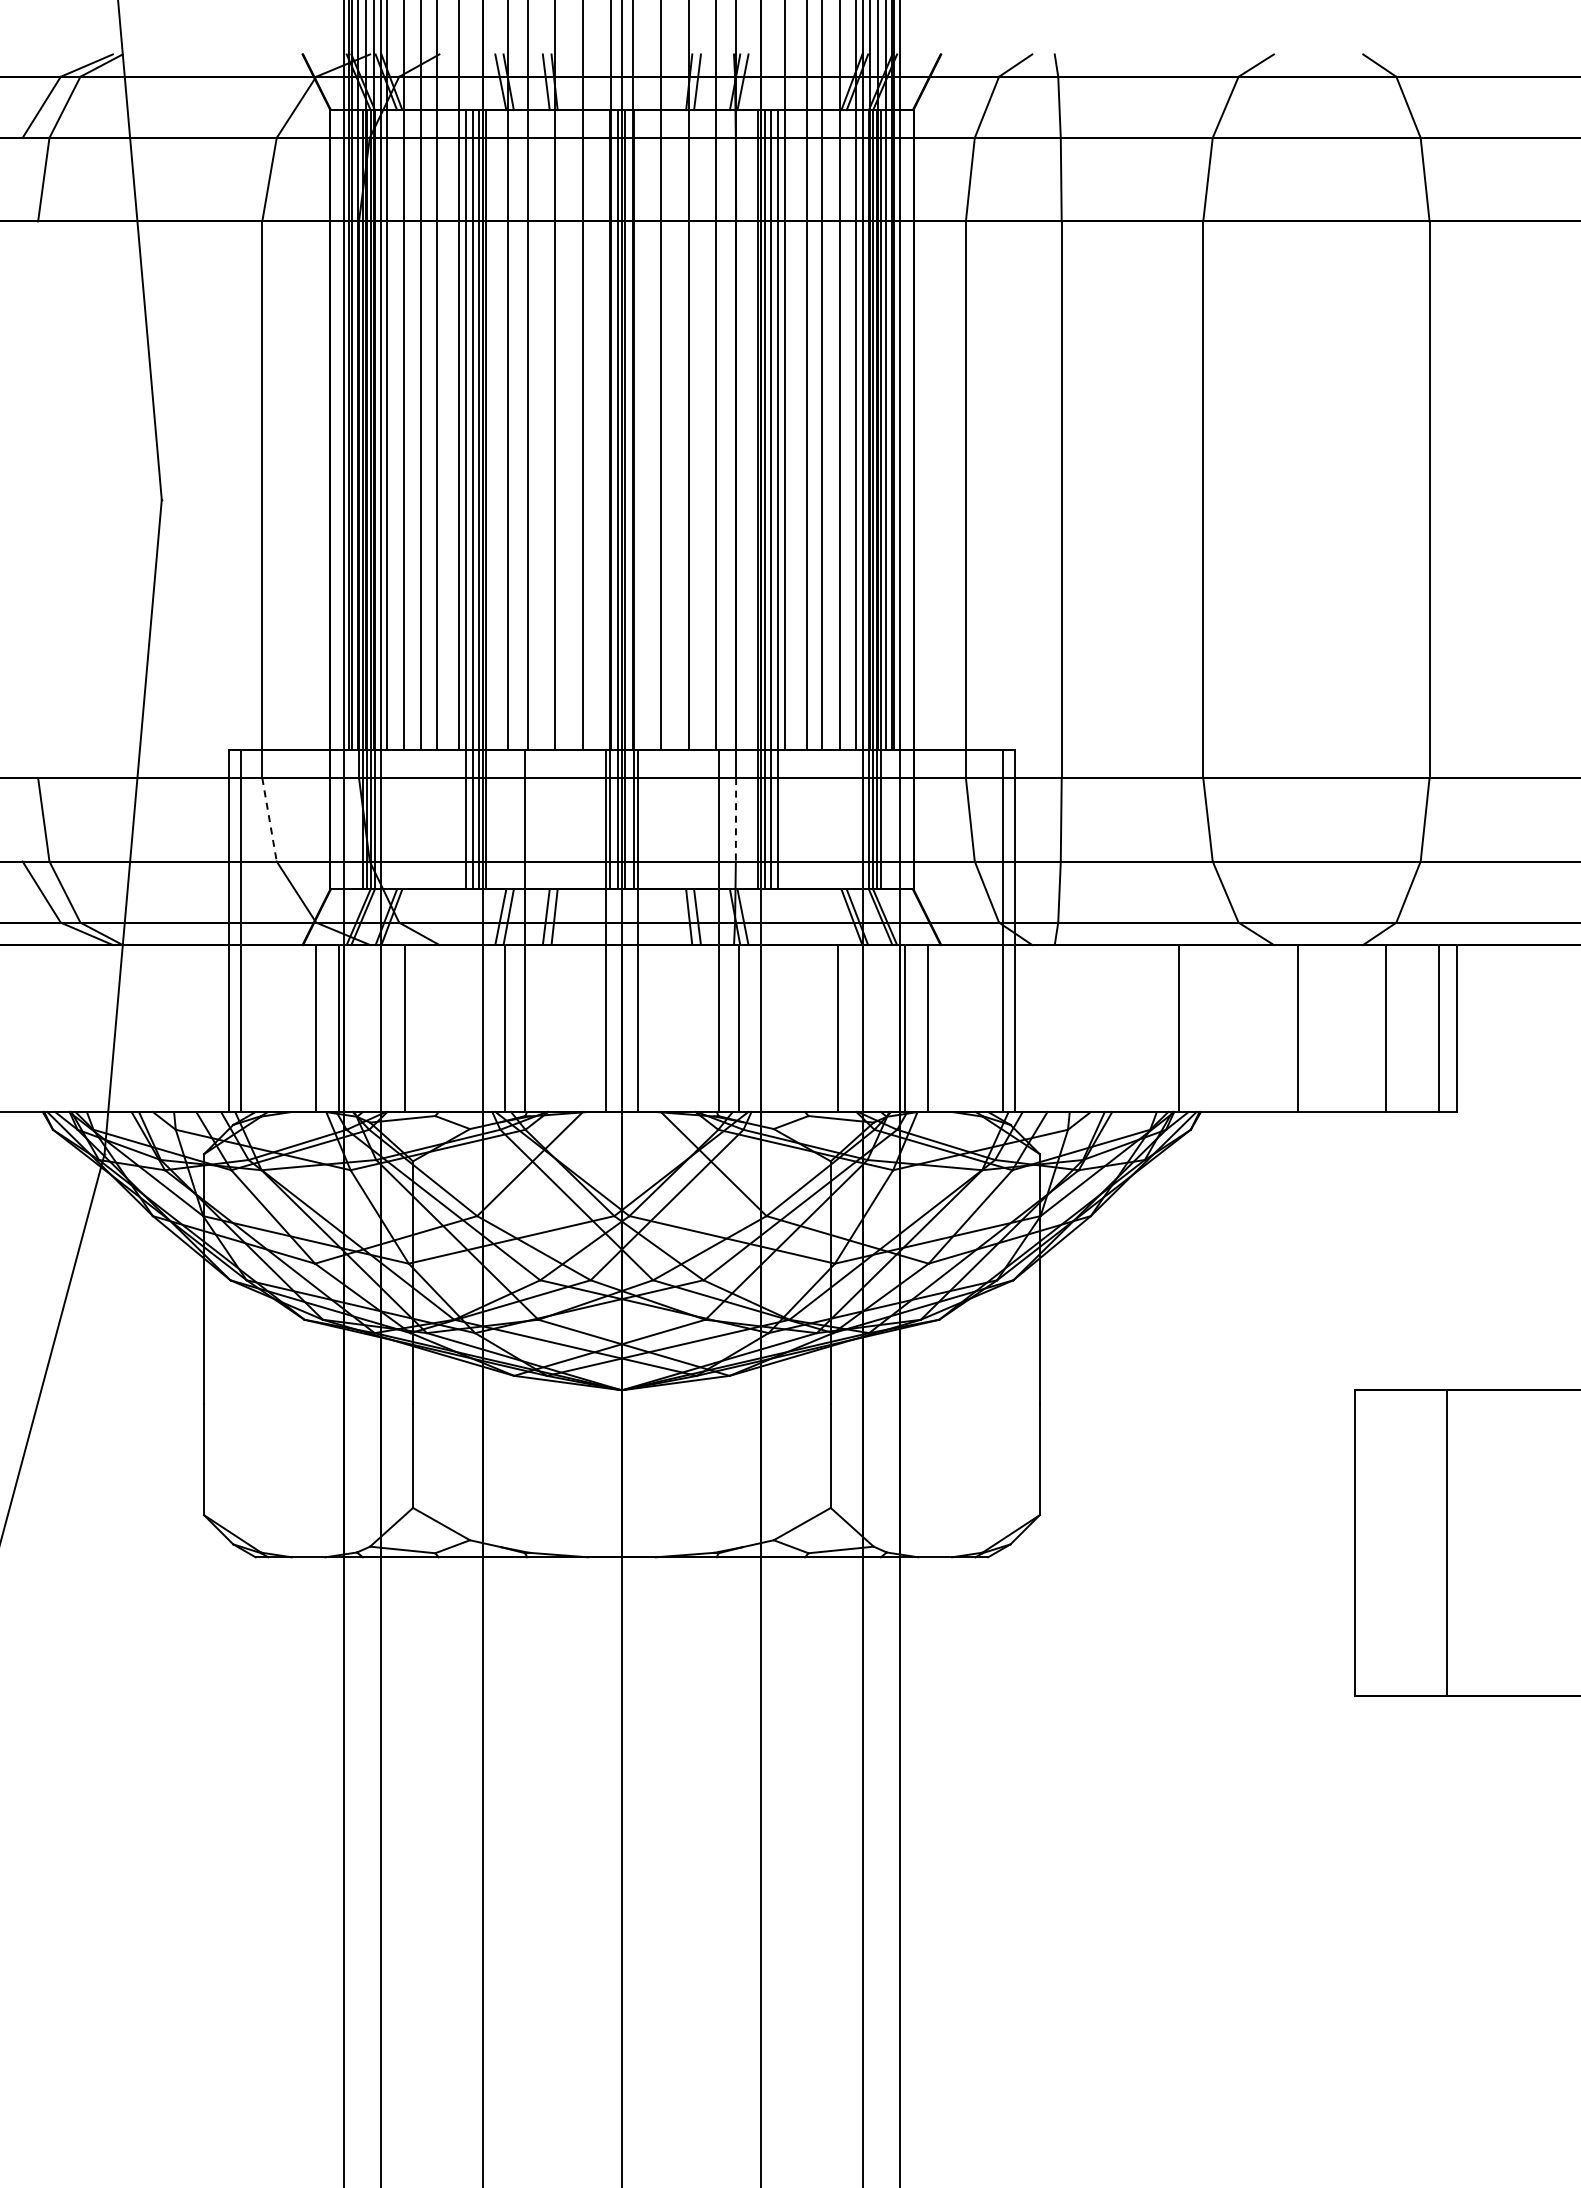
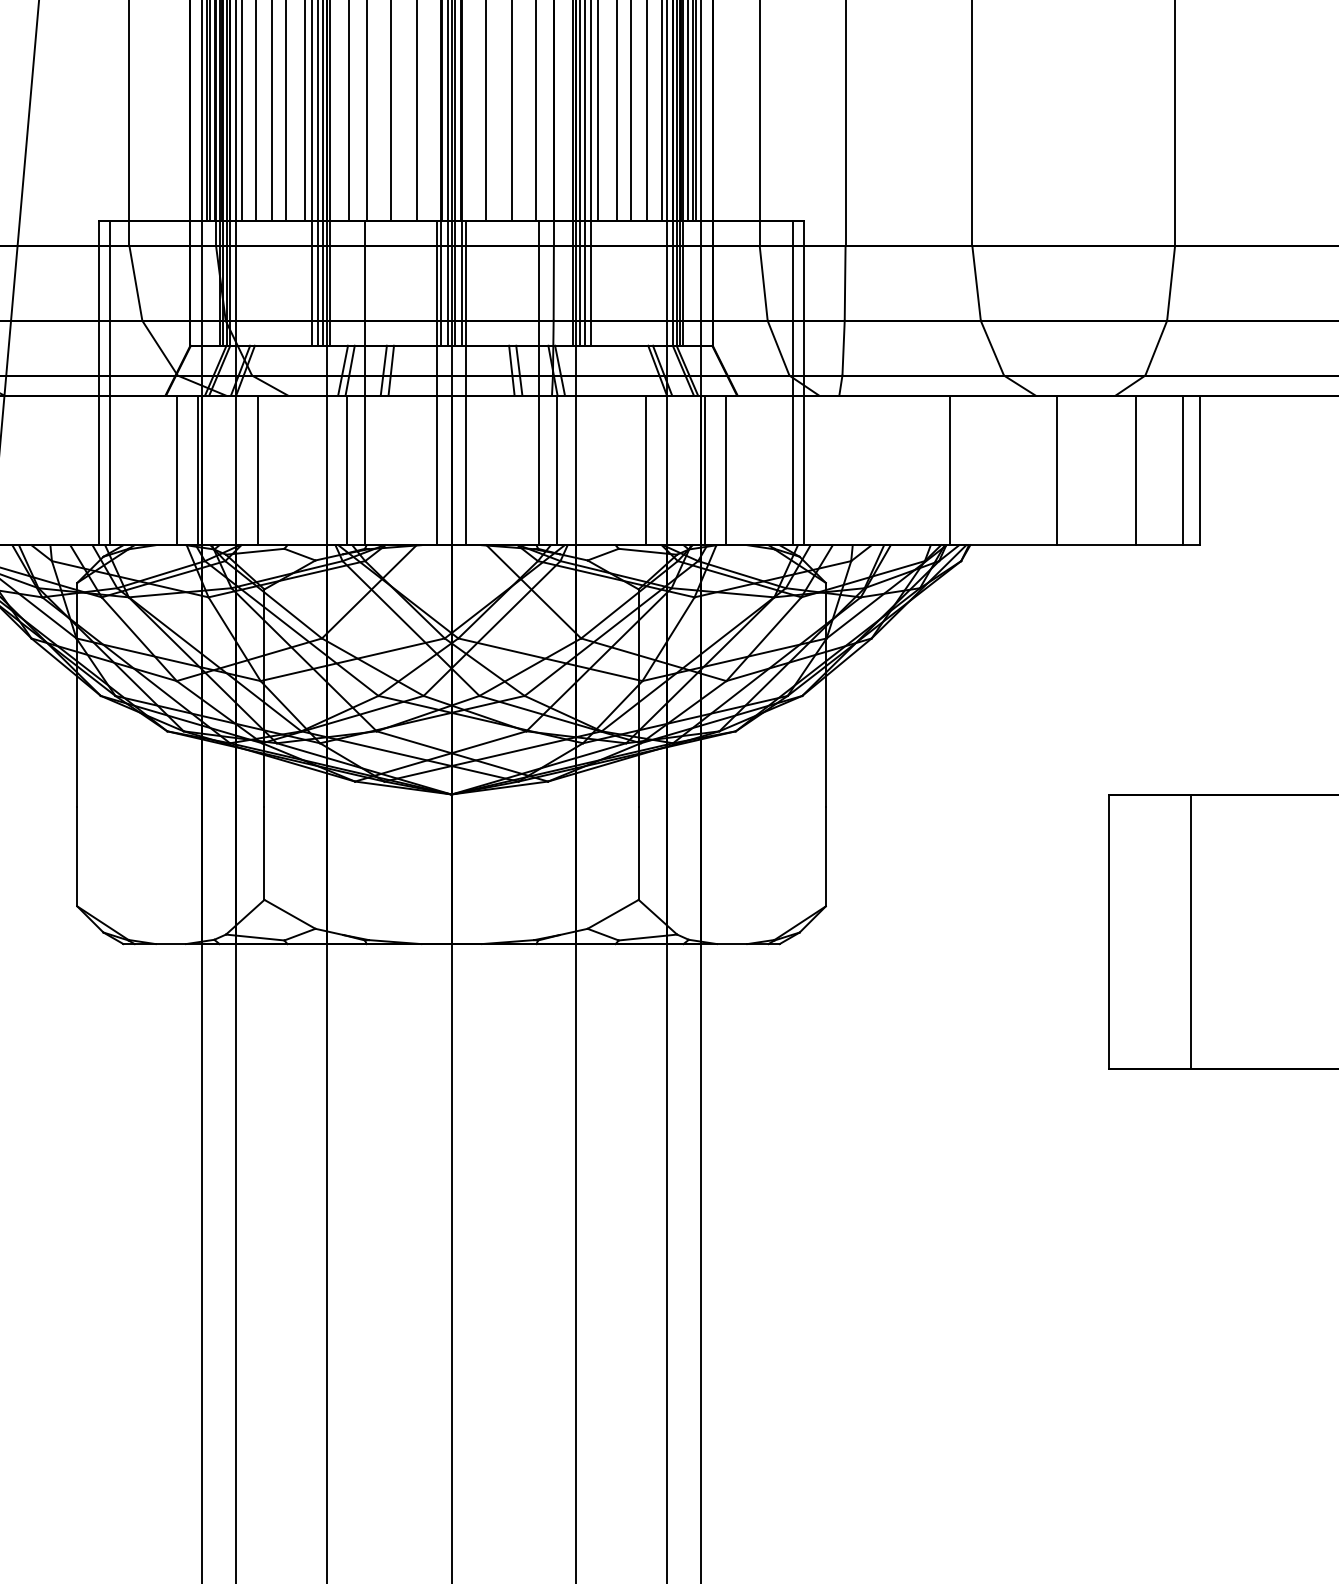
line: (735, 819) -> (553, 283), dashed -> solid
line: (269, 820) -> (135, 284), dashed -> solid

